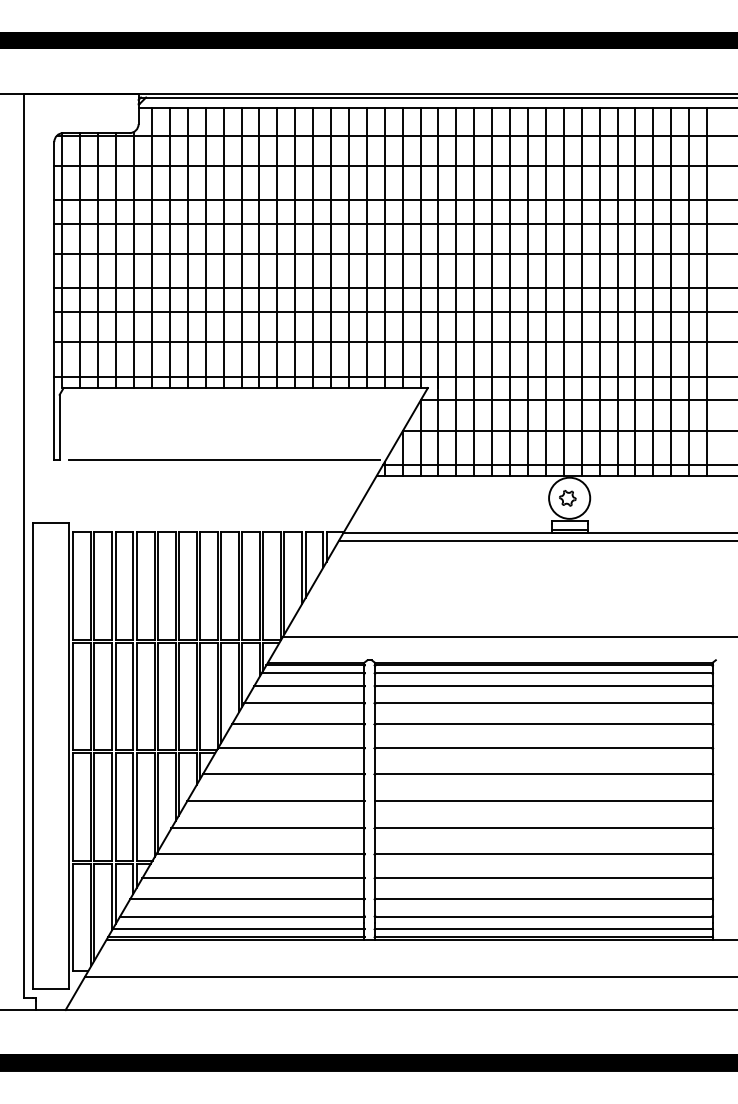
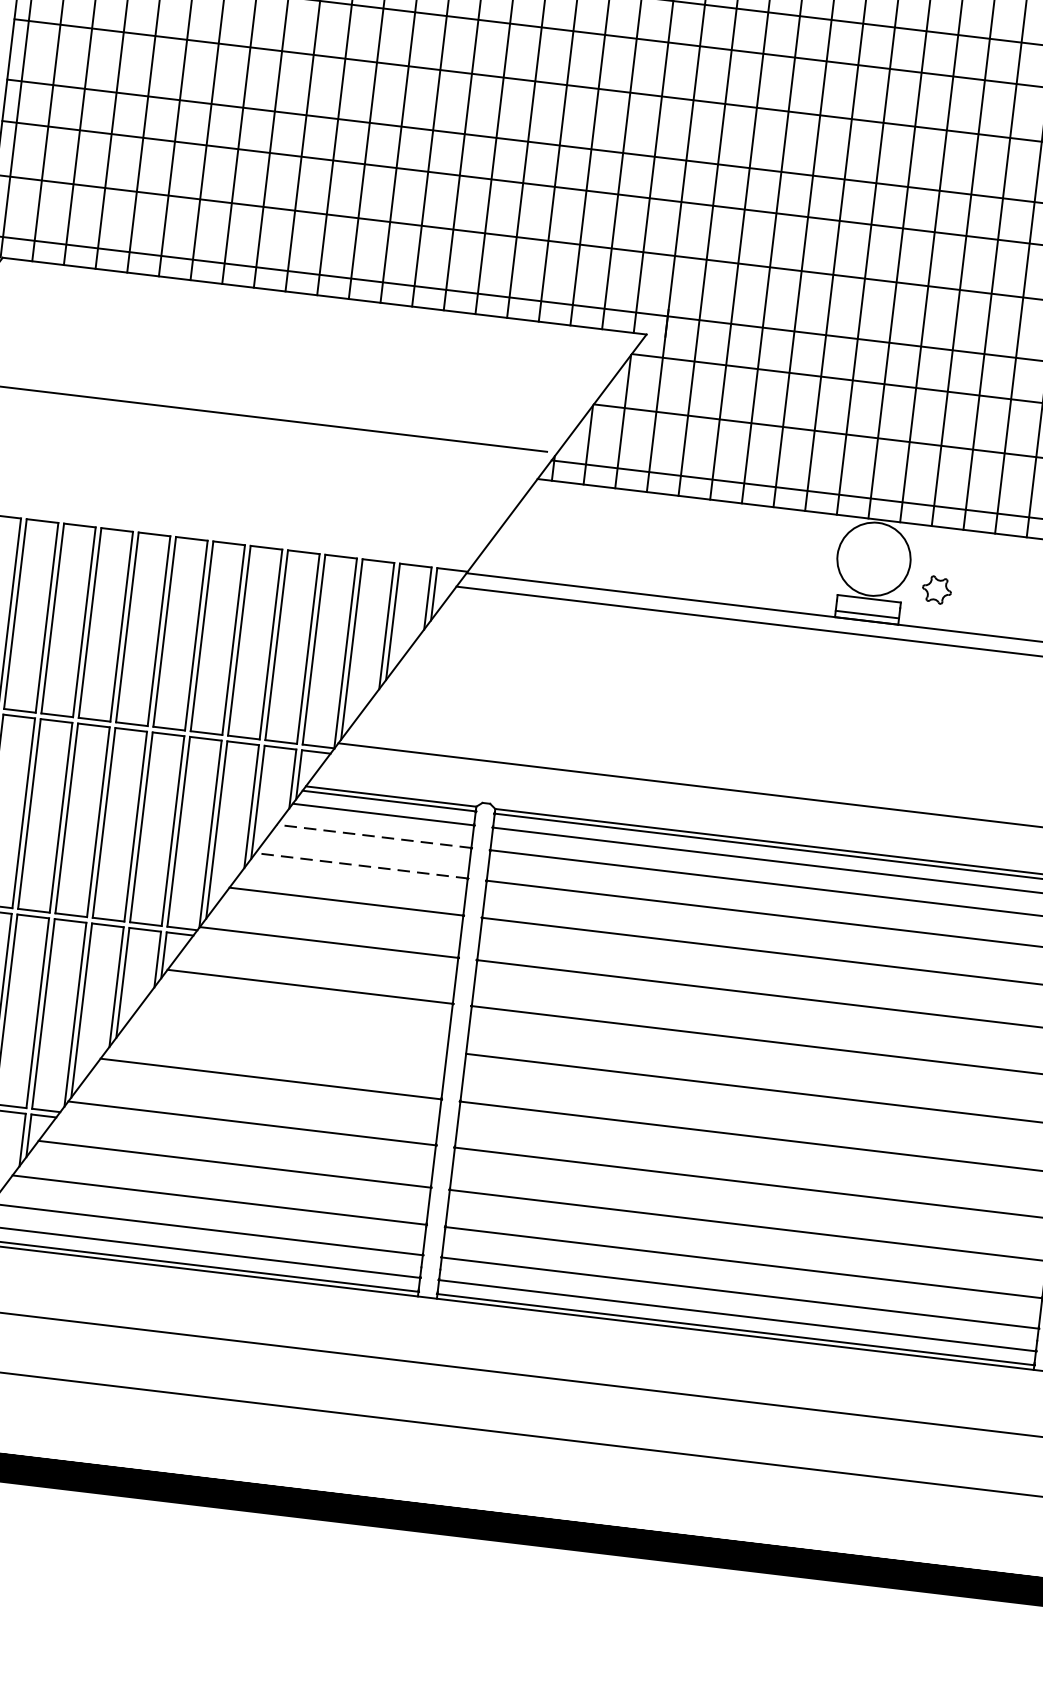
part: (567, 498) -> (936, 590), moved
line: (308, 686) -> (372, 836), solid -> dashed
line: (303, 703) -> (360, 865), solid -> dashed
line: (275, 801) -> (290, 1033), removed

